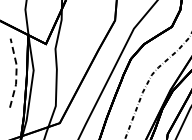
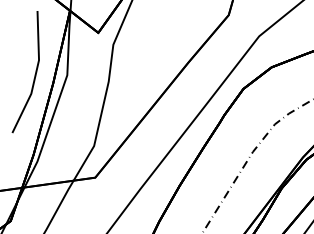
line: (16, 72) -> (36, 72), dashed -> solid

